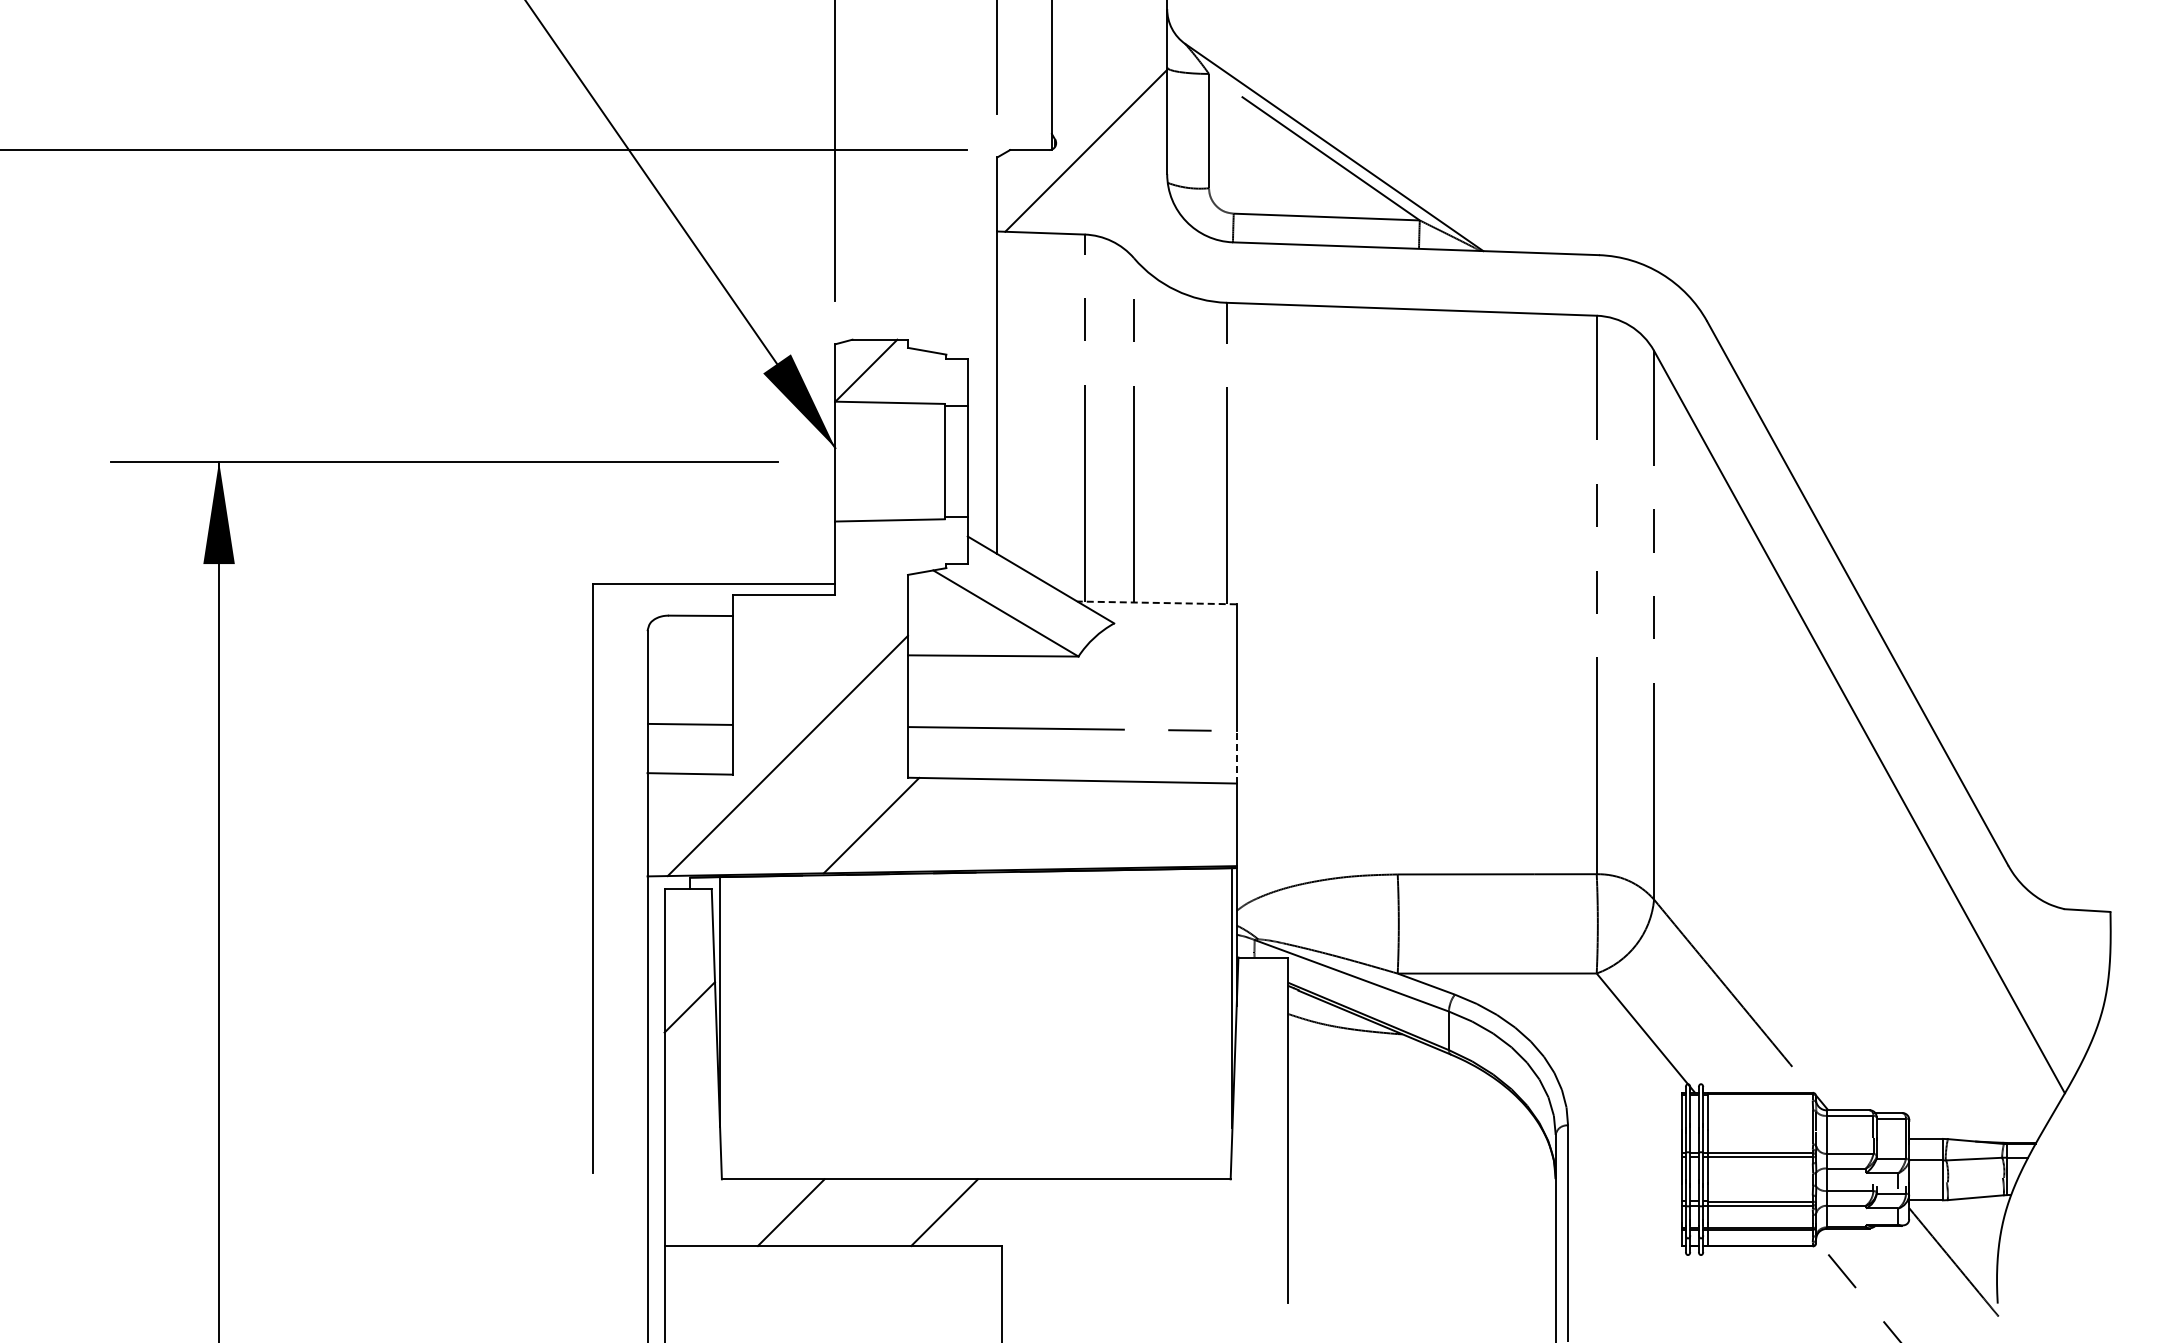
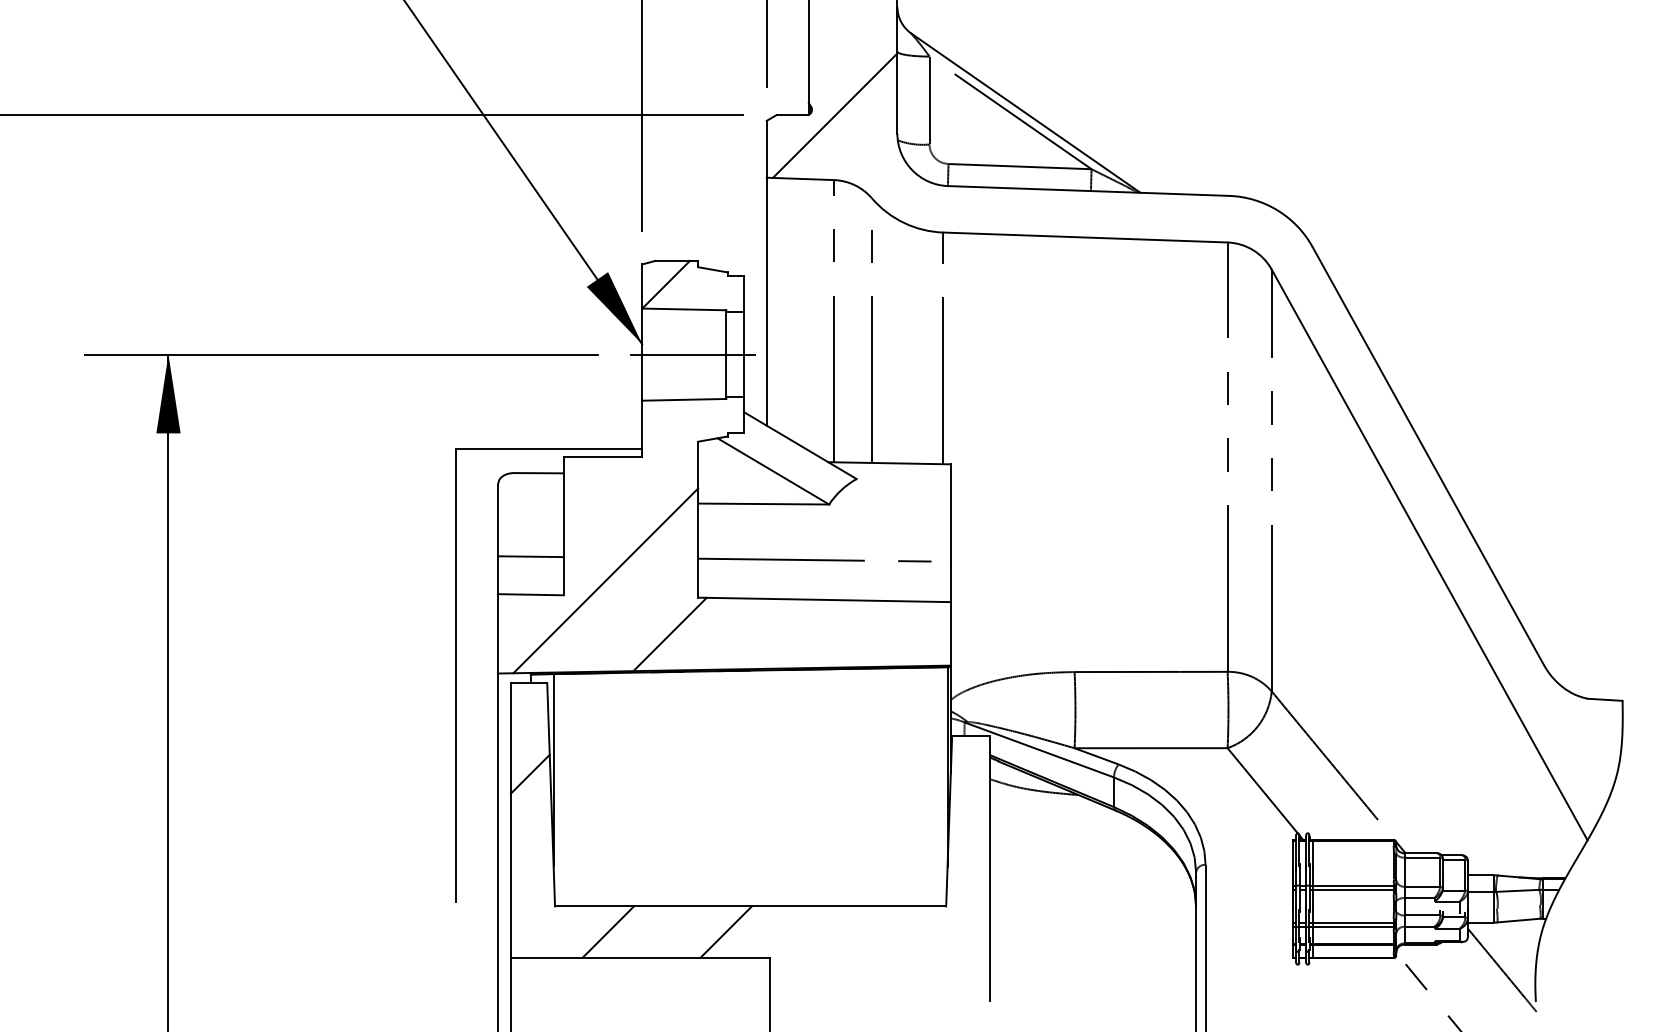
line: (901, 461) -> (693, 354), added
line: (1157, 602) -> (889, 462), dashed -> solid
line: (1236, 756) -> (950, 581), dashed -> solid

